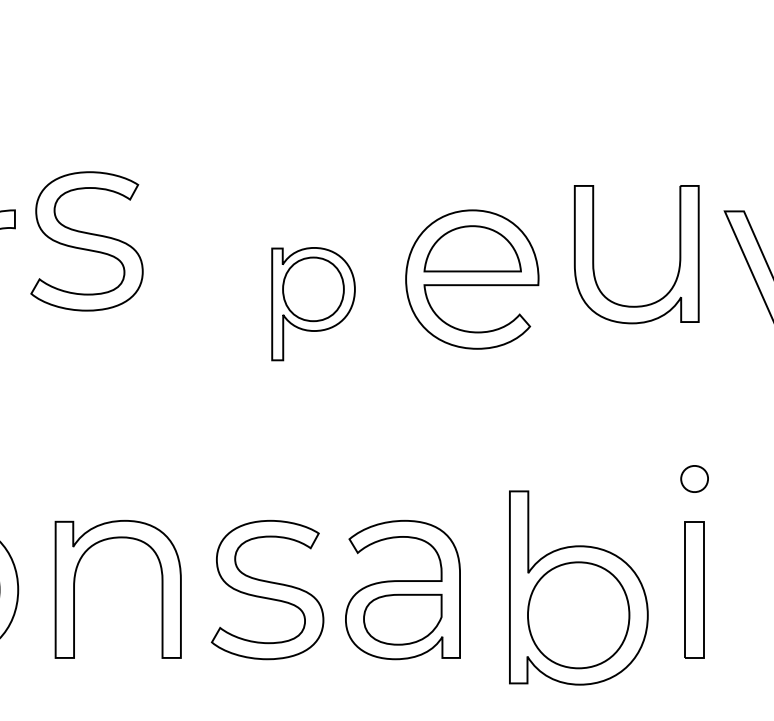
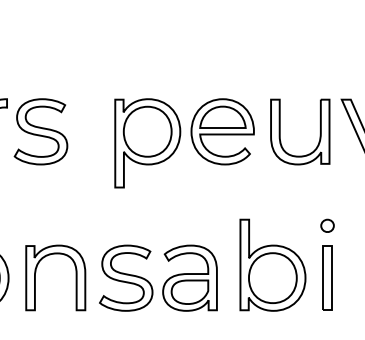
part: (85, 240) -> (40, 131), moved
part: (677, 257) -> (319, 133), moved
part: (312, 304) -> (147, 143), size x1.67
part: (577, 586) -> (272, 264), moved

